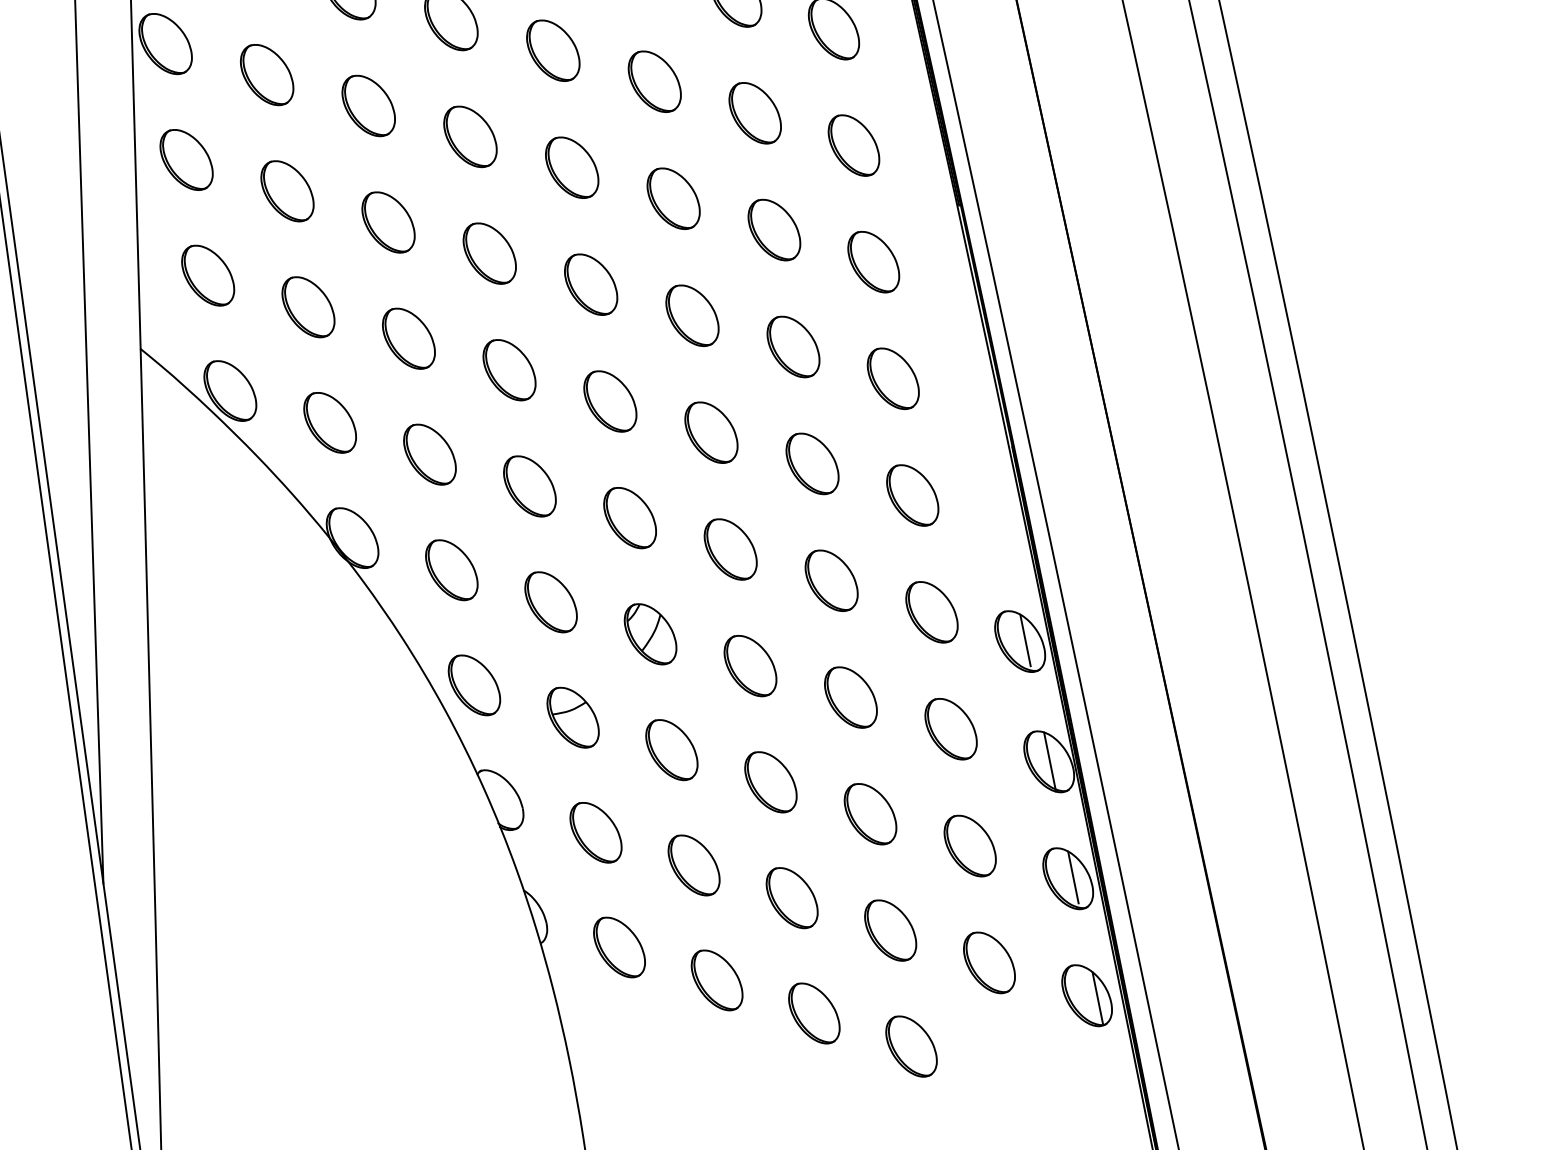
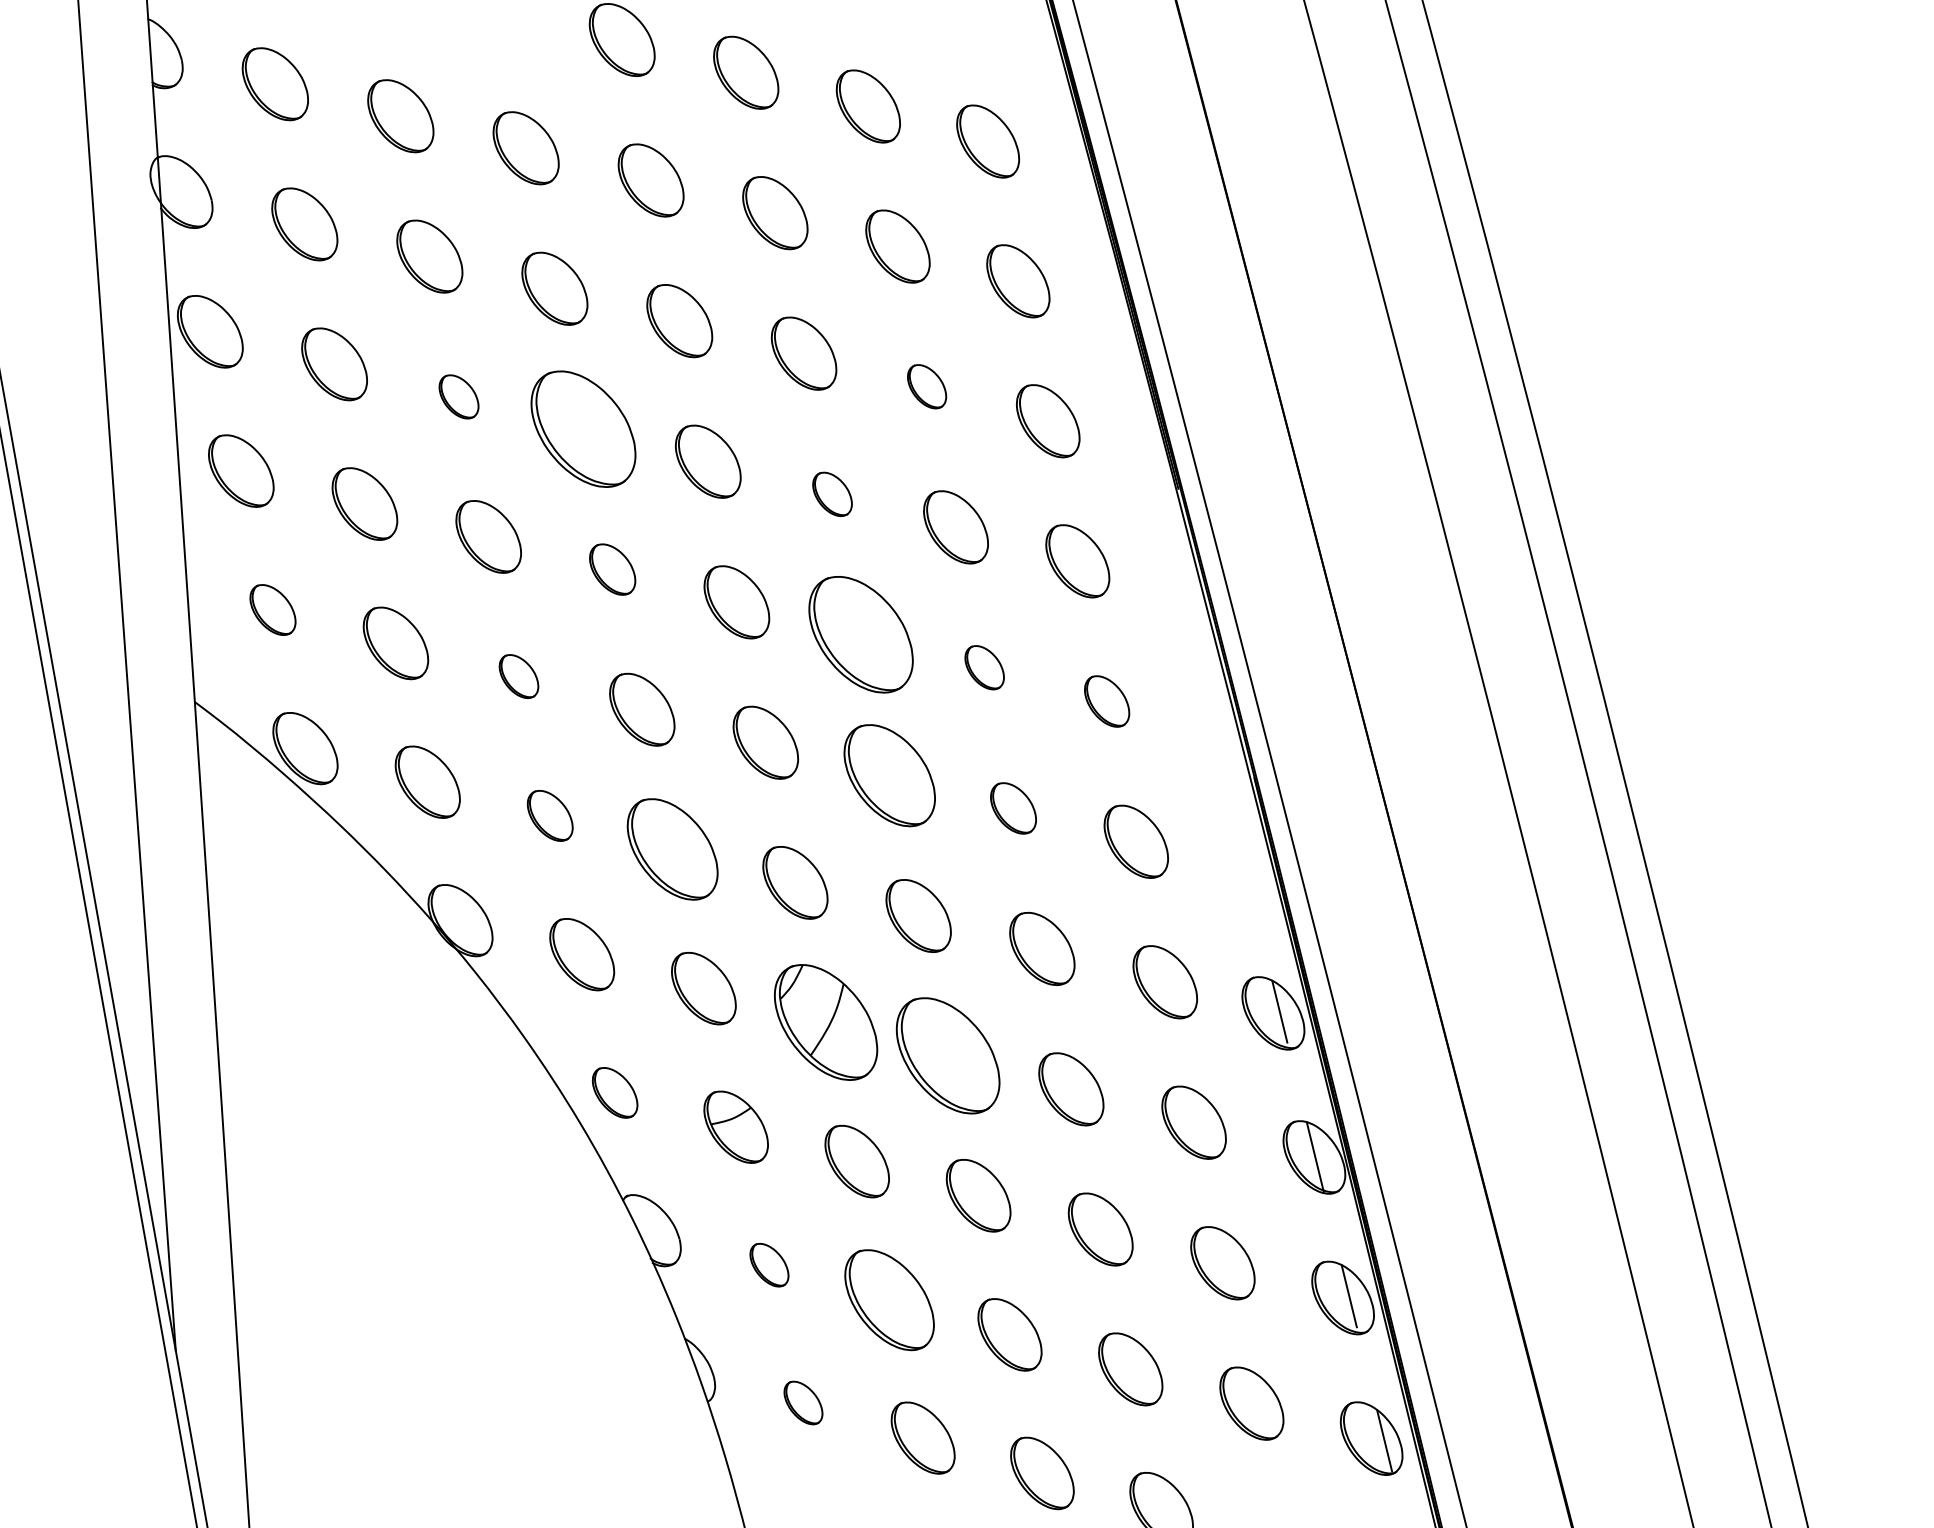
part: (368, 105) -> (458, 396), size x0.6
part: (754, 112) -> (926, 386), size x0.6
part: (470, 137) -> (583, 429), size x1.6
part: (673, 198) -> (832, 494), size x0.6
part: (489, 253) -> (612, 569), size x0.7
part: (207, 275) -> (272, 609), size x0.7
part: (692, 316) -> (860, 635), size x1.6
part: (408, 338) -> (518, 676), size x0.6
part: (793, 346) -> (984, 667), size x0.6
part: (892, 378) -> (1106, 701), size x0.7
part: (711, 432) -> (889, 775), size x1.4
part: (430, 454) -> (550, 815), size x0.7
part: (812, 463) -> (1013, 808), size x0.7
part: (529, 486) -> (672, 849), size x1.4
part: (650, 634) -> (825, 1022), size x1.6
part: (750, 666) -> (948, 1056), size x1.6
part: (473, 685) -> (614, 1092), size x0.7
part: (596, 832) -> (769, 1264), size x0.6
part: (693, 864) -> (889, 1299), size x1.4
part: (619, 947) -> (803, 1402), size x0.6

